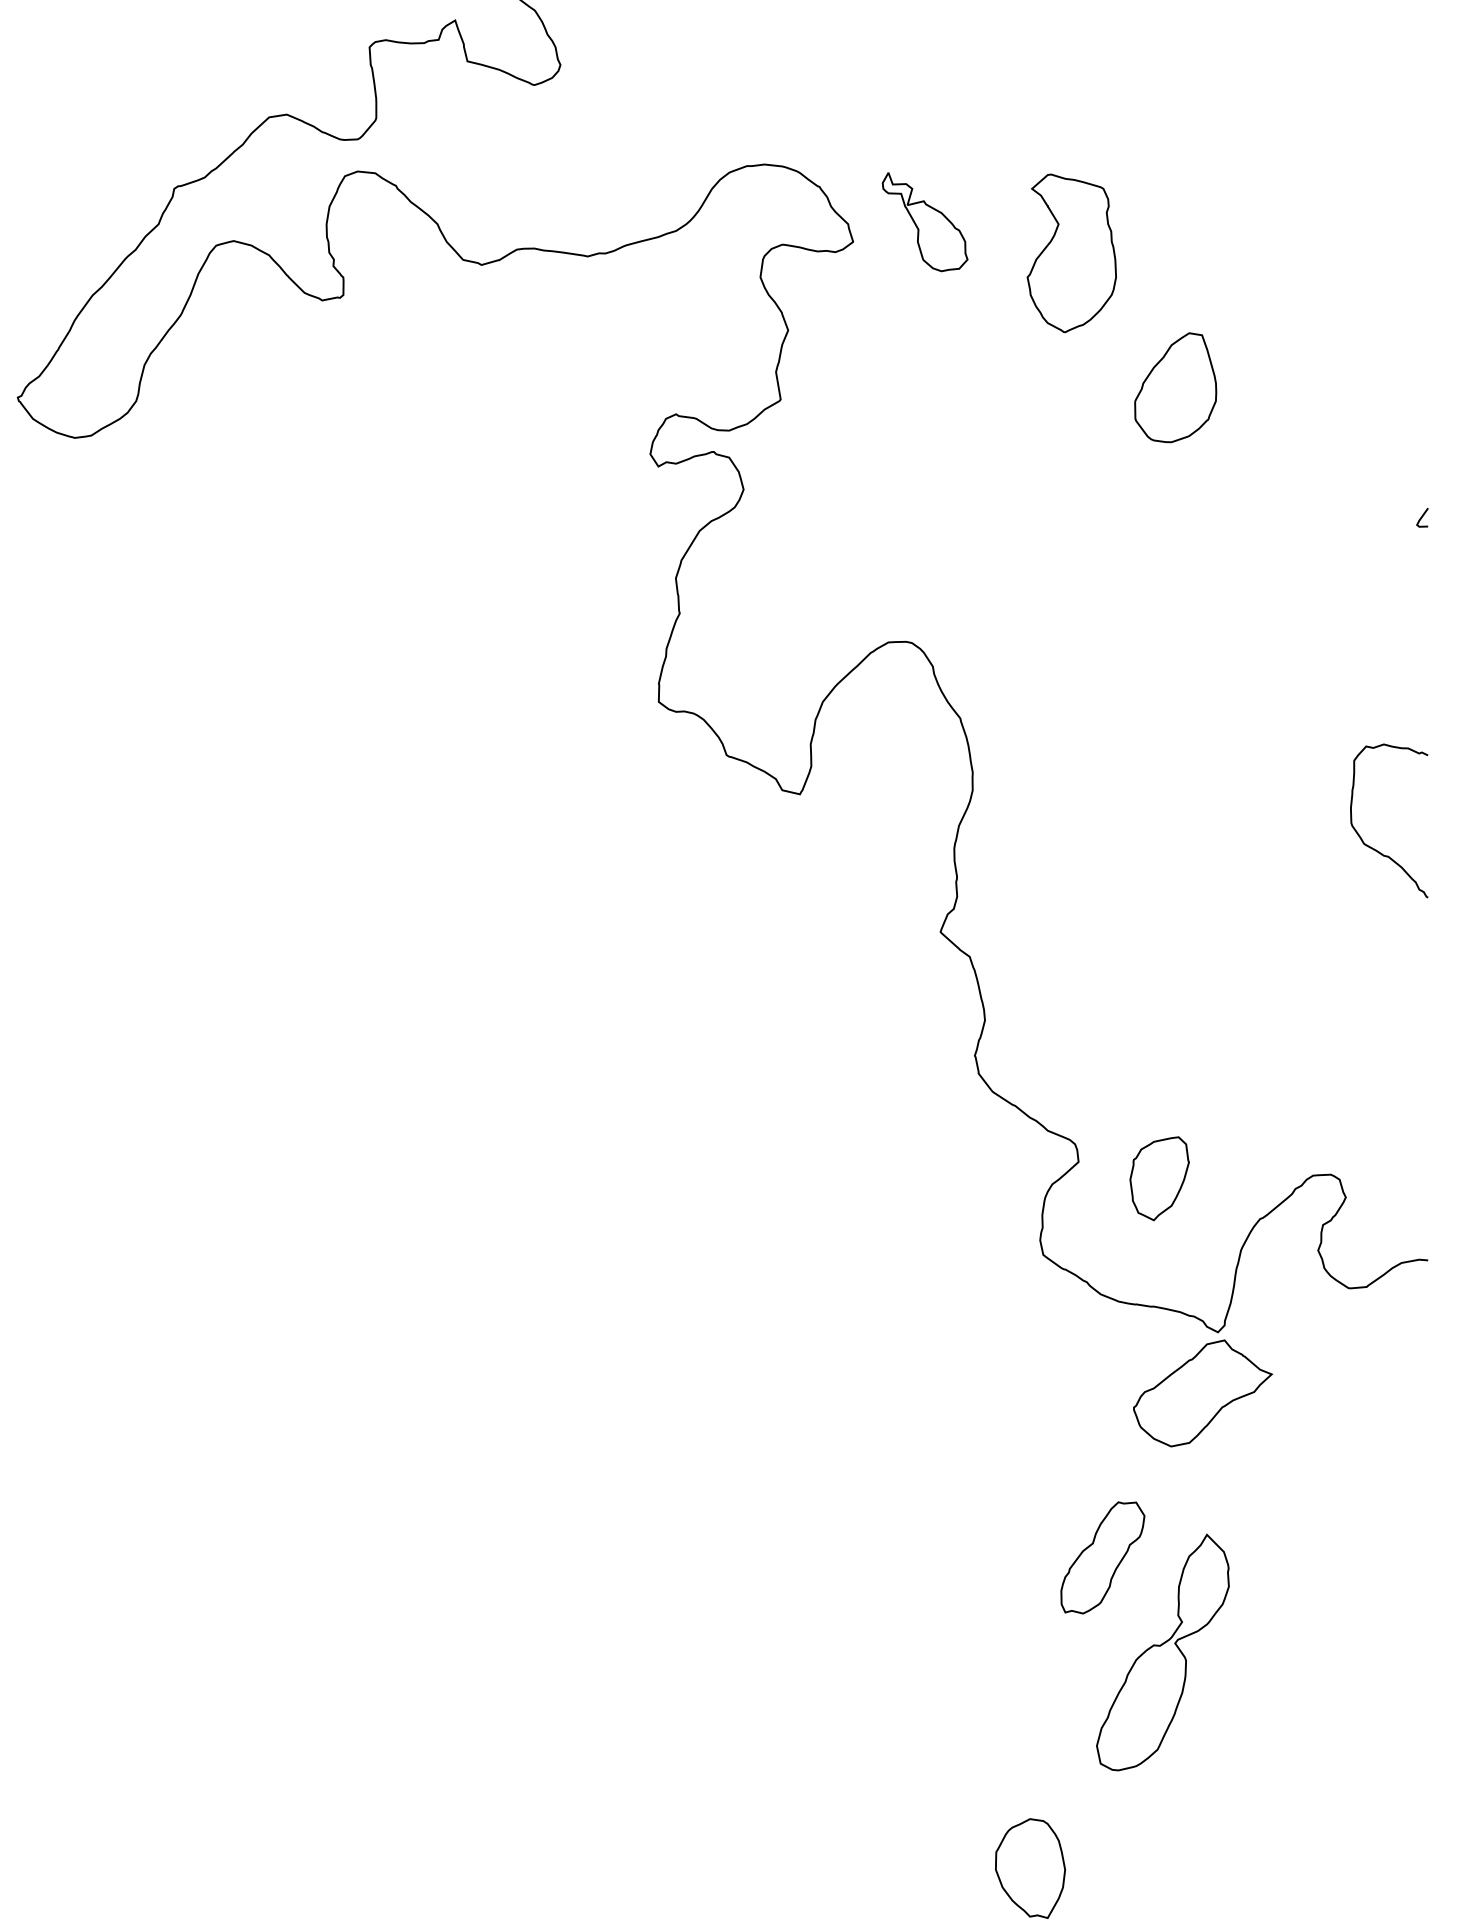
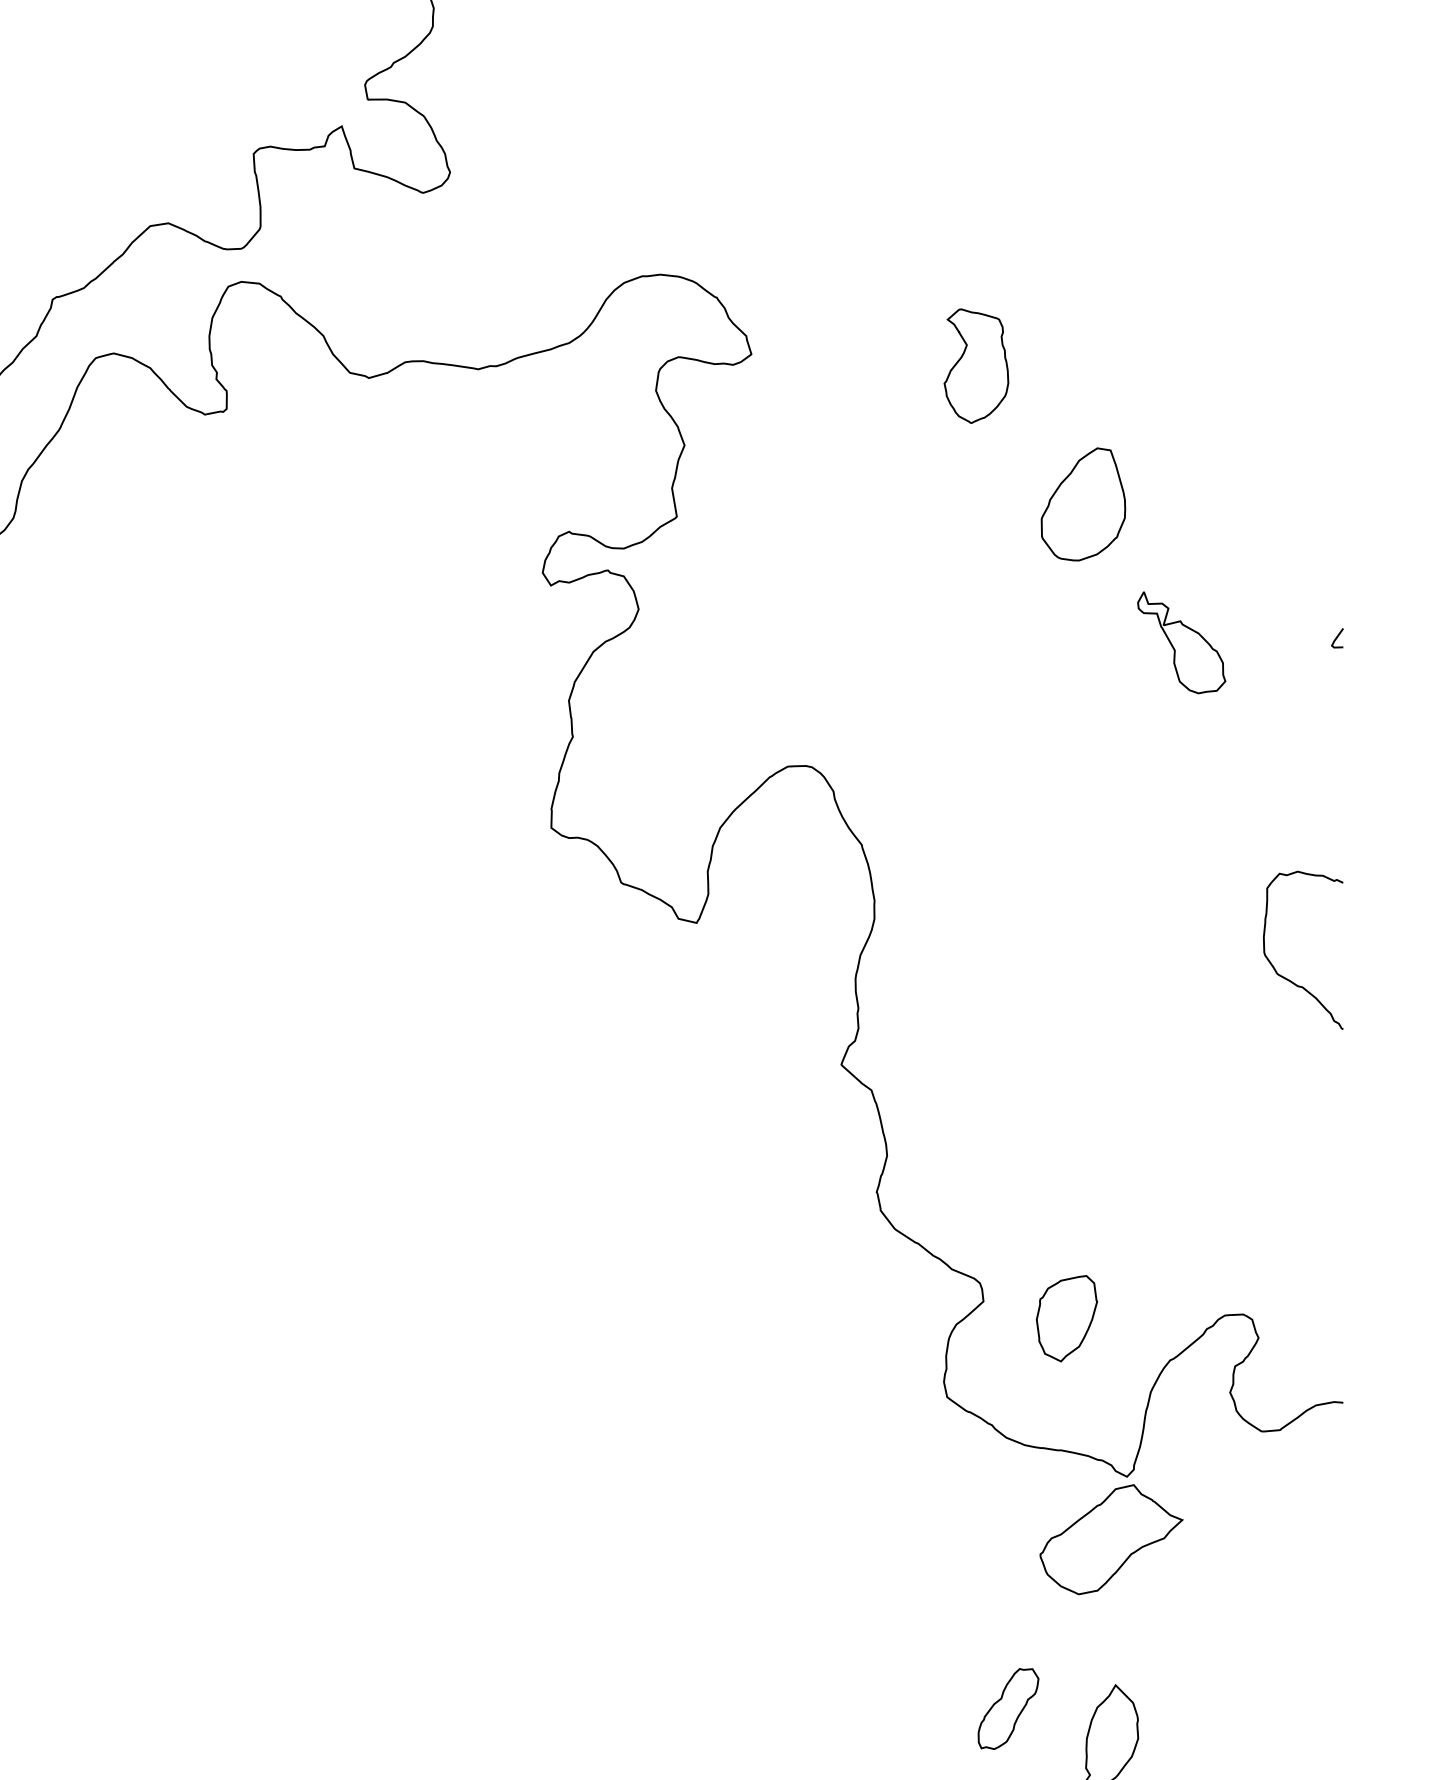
part: (924, 222) -> (1181, 643), moved
part: (1071, 253) -> (976, 366), size x0.7
part: (1102, 1557) -> (1008, 1708), size x0.7

